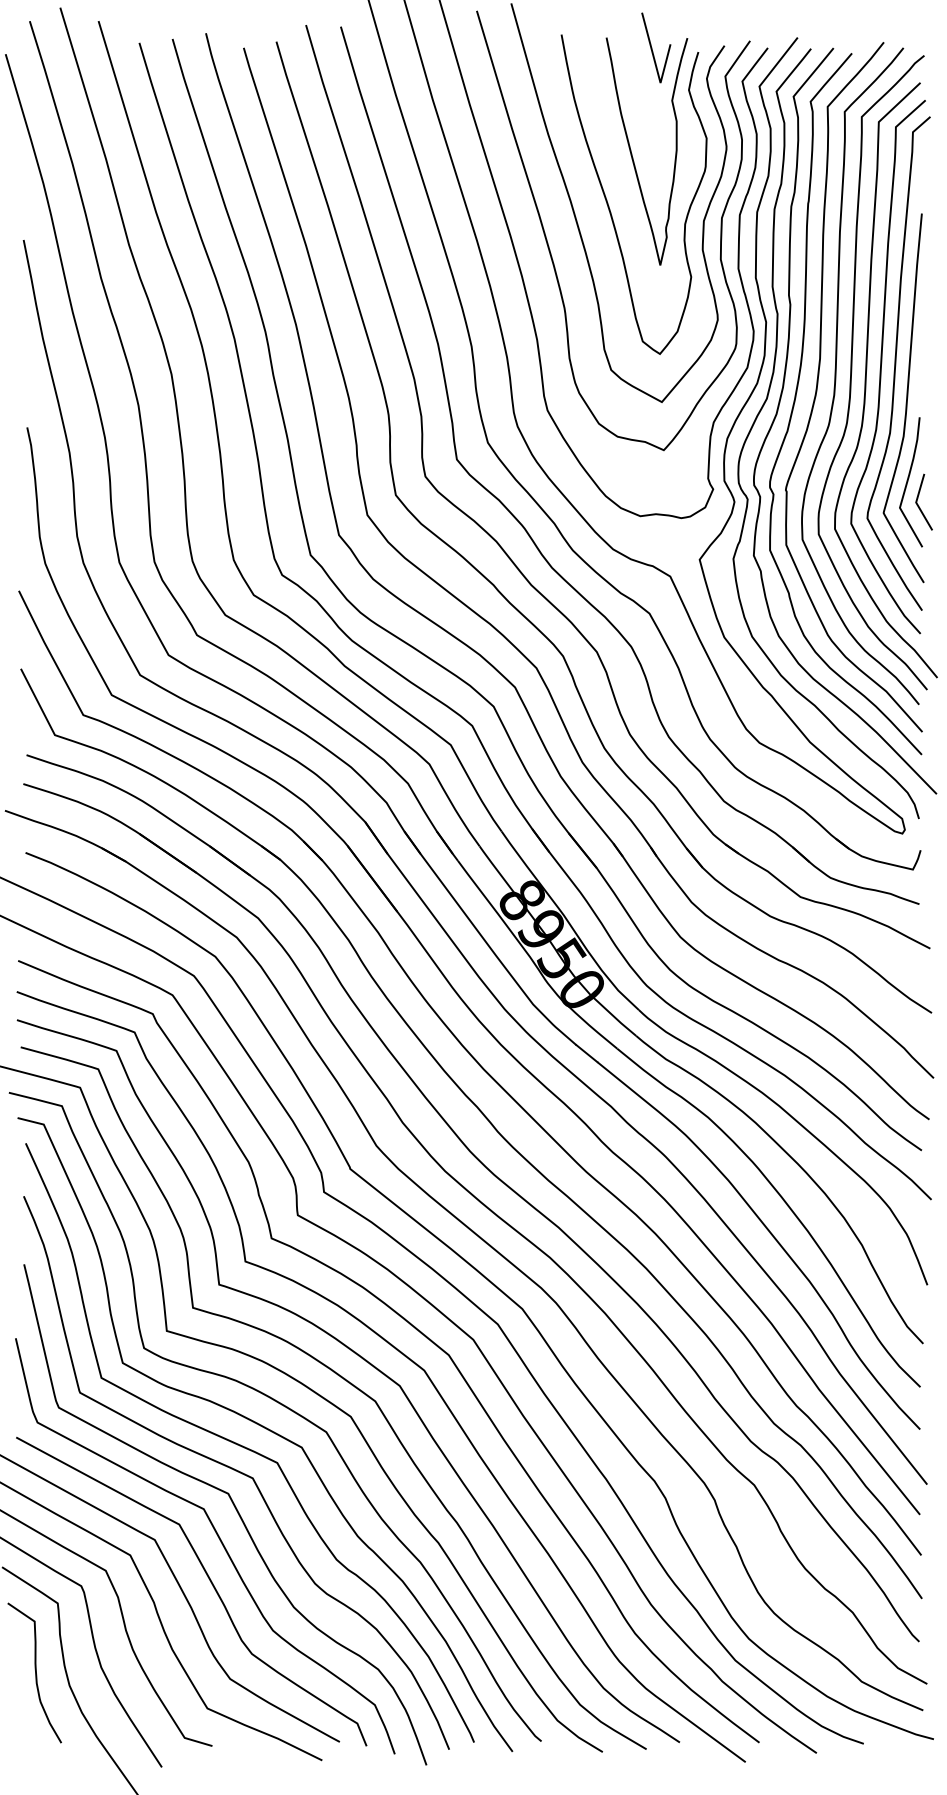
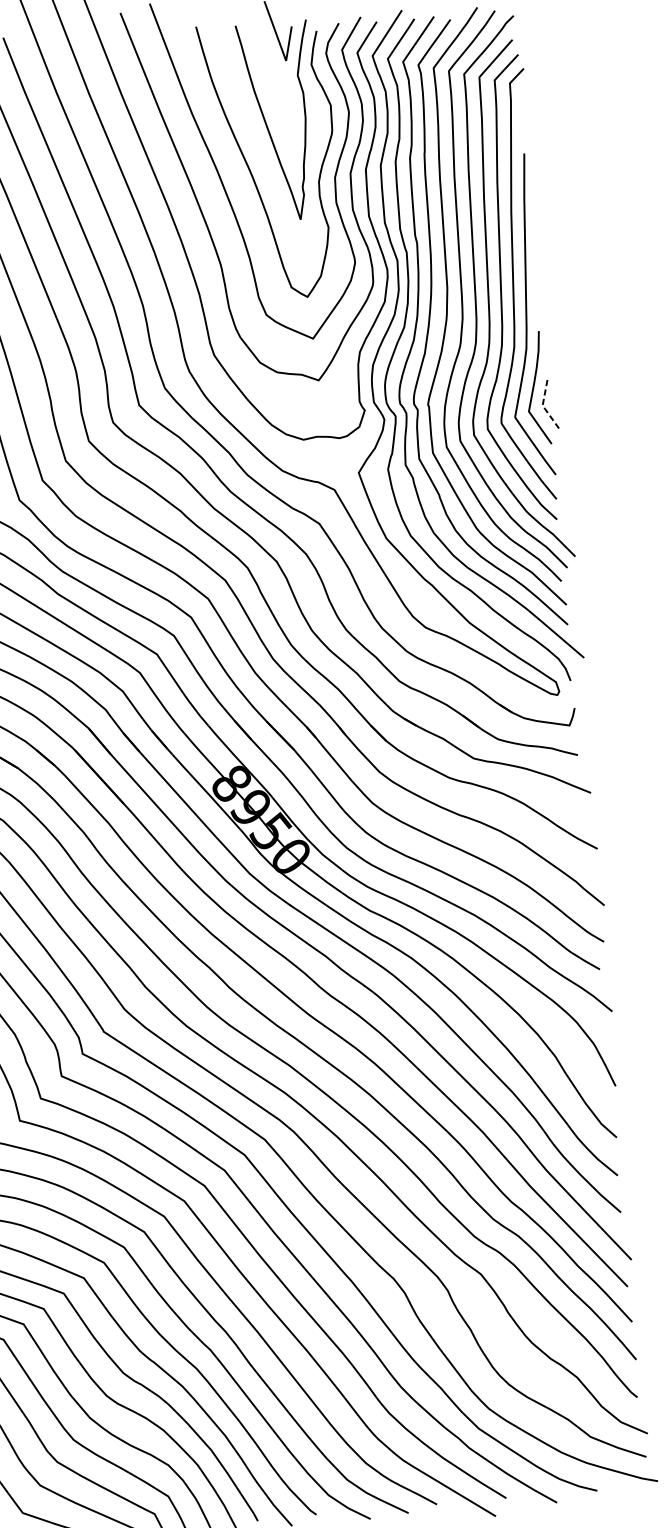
line: (916, 503) -> (543, 406), solid -> dashed

